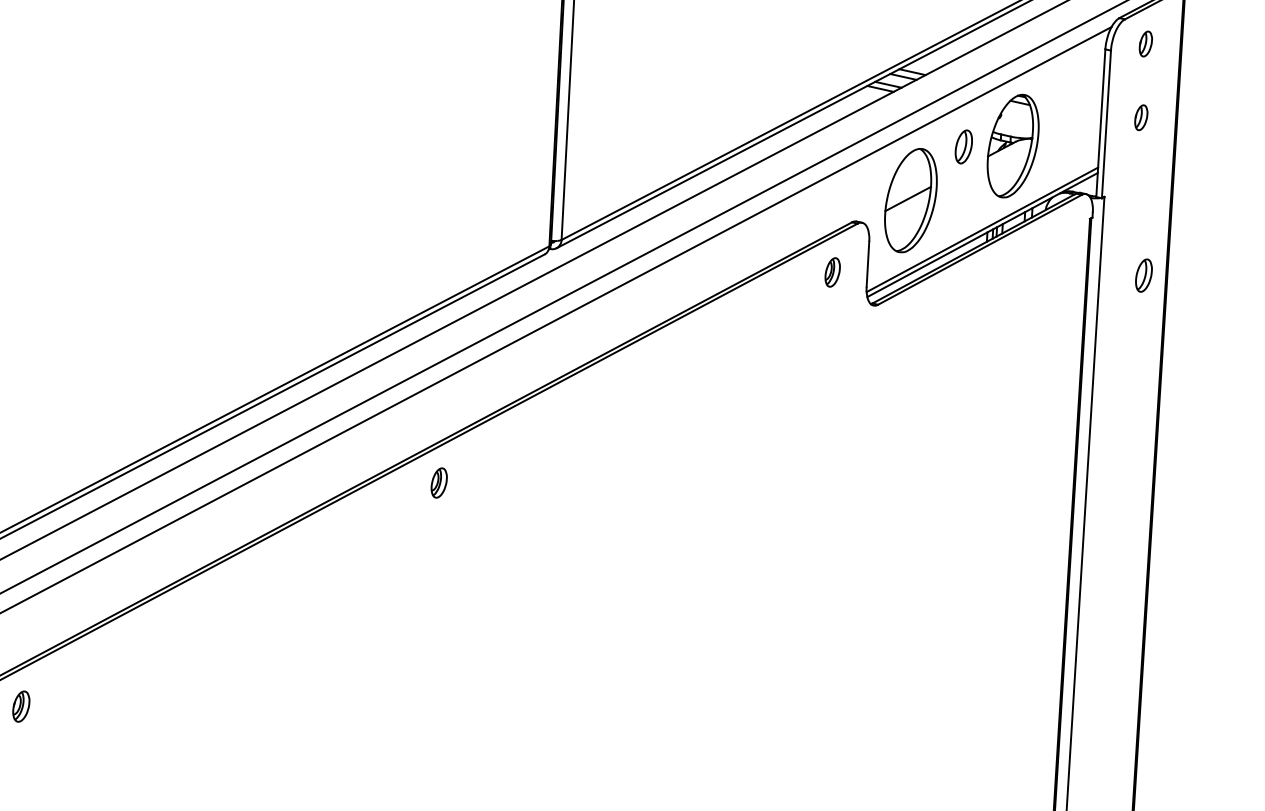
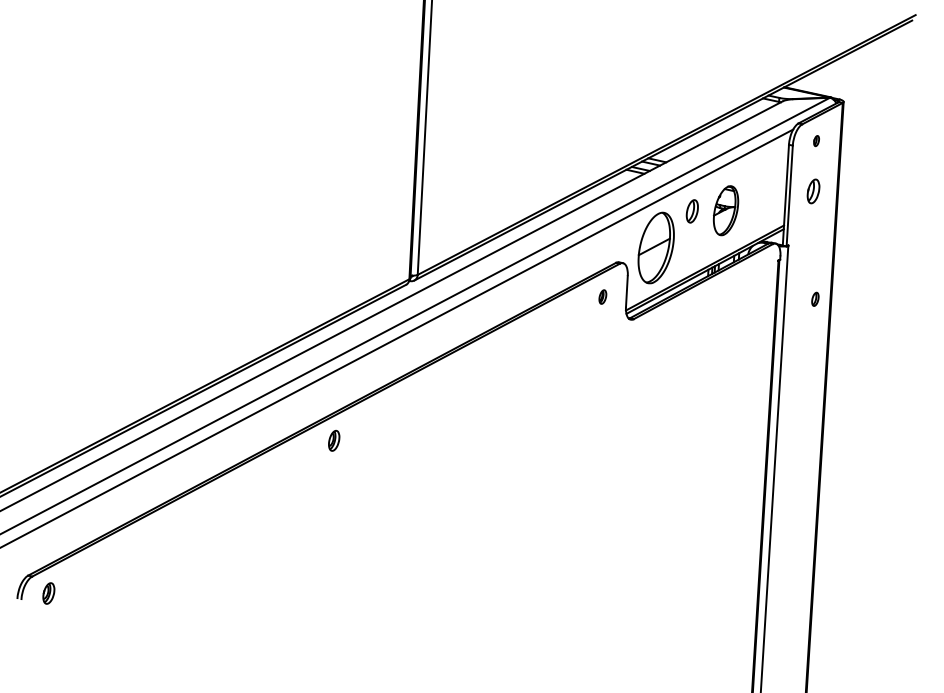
part: (1145, 43) -> (816, 140), size x0.6
part: (1141, 117) -> (813, 191), size x1.4
part: (1012, 145) -> (725, 210), size x0.7
part: (832, 271) -> (602, 296), size x0.7
part: (1144, 275) -> (815, 299), size x0.6

